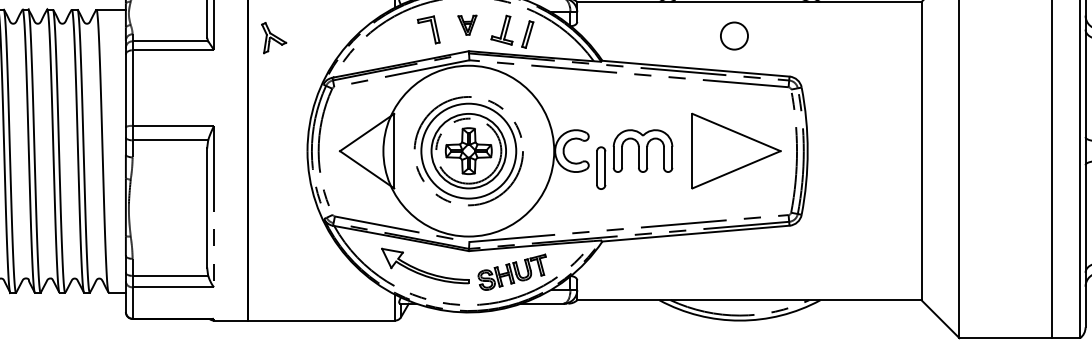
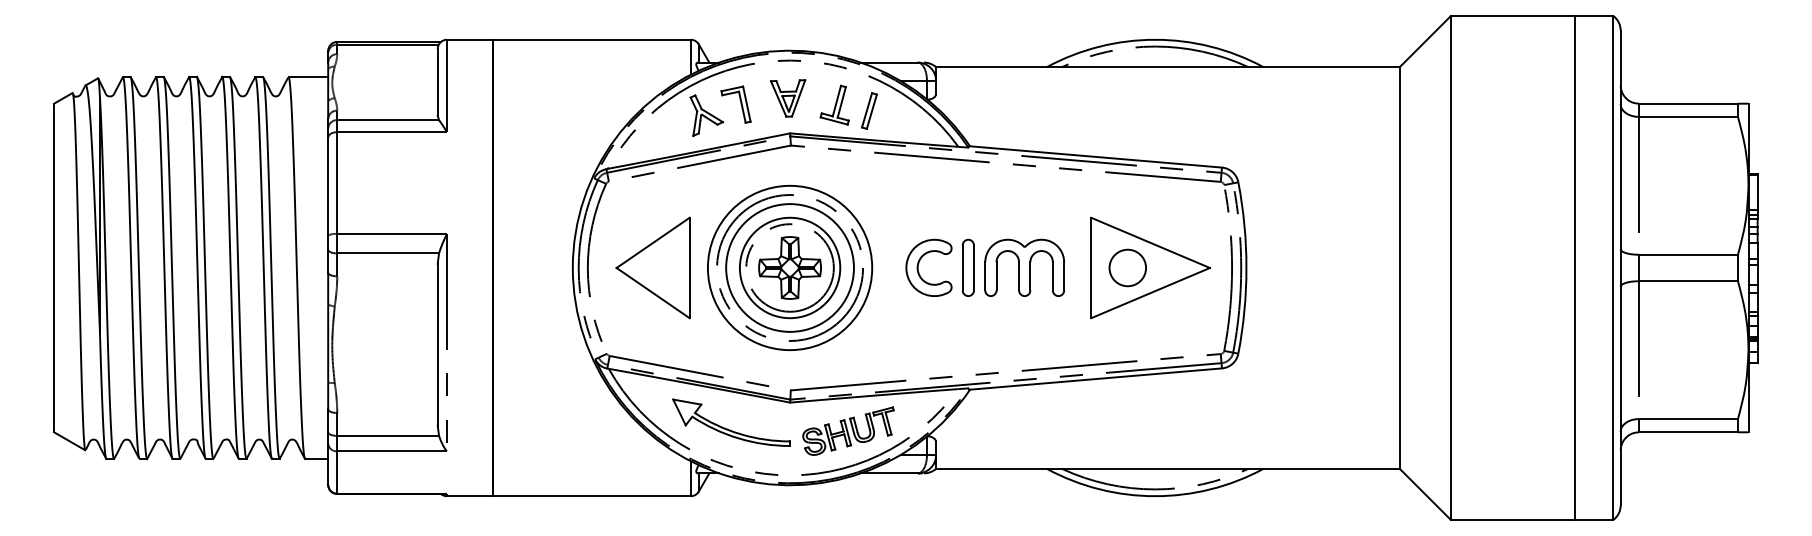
part: (467, 25) -> (788, 98), size x1.43
circle: (734, 35) -> (1127, 267), moved
part: (273, 37) -> (706, 115), moved
circle: (468, 150) -> (789, 267), size x0.71
part: (600, 167) -> (967, 267), moved

